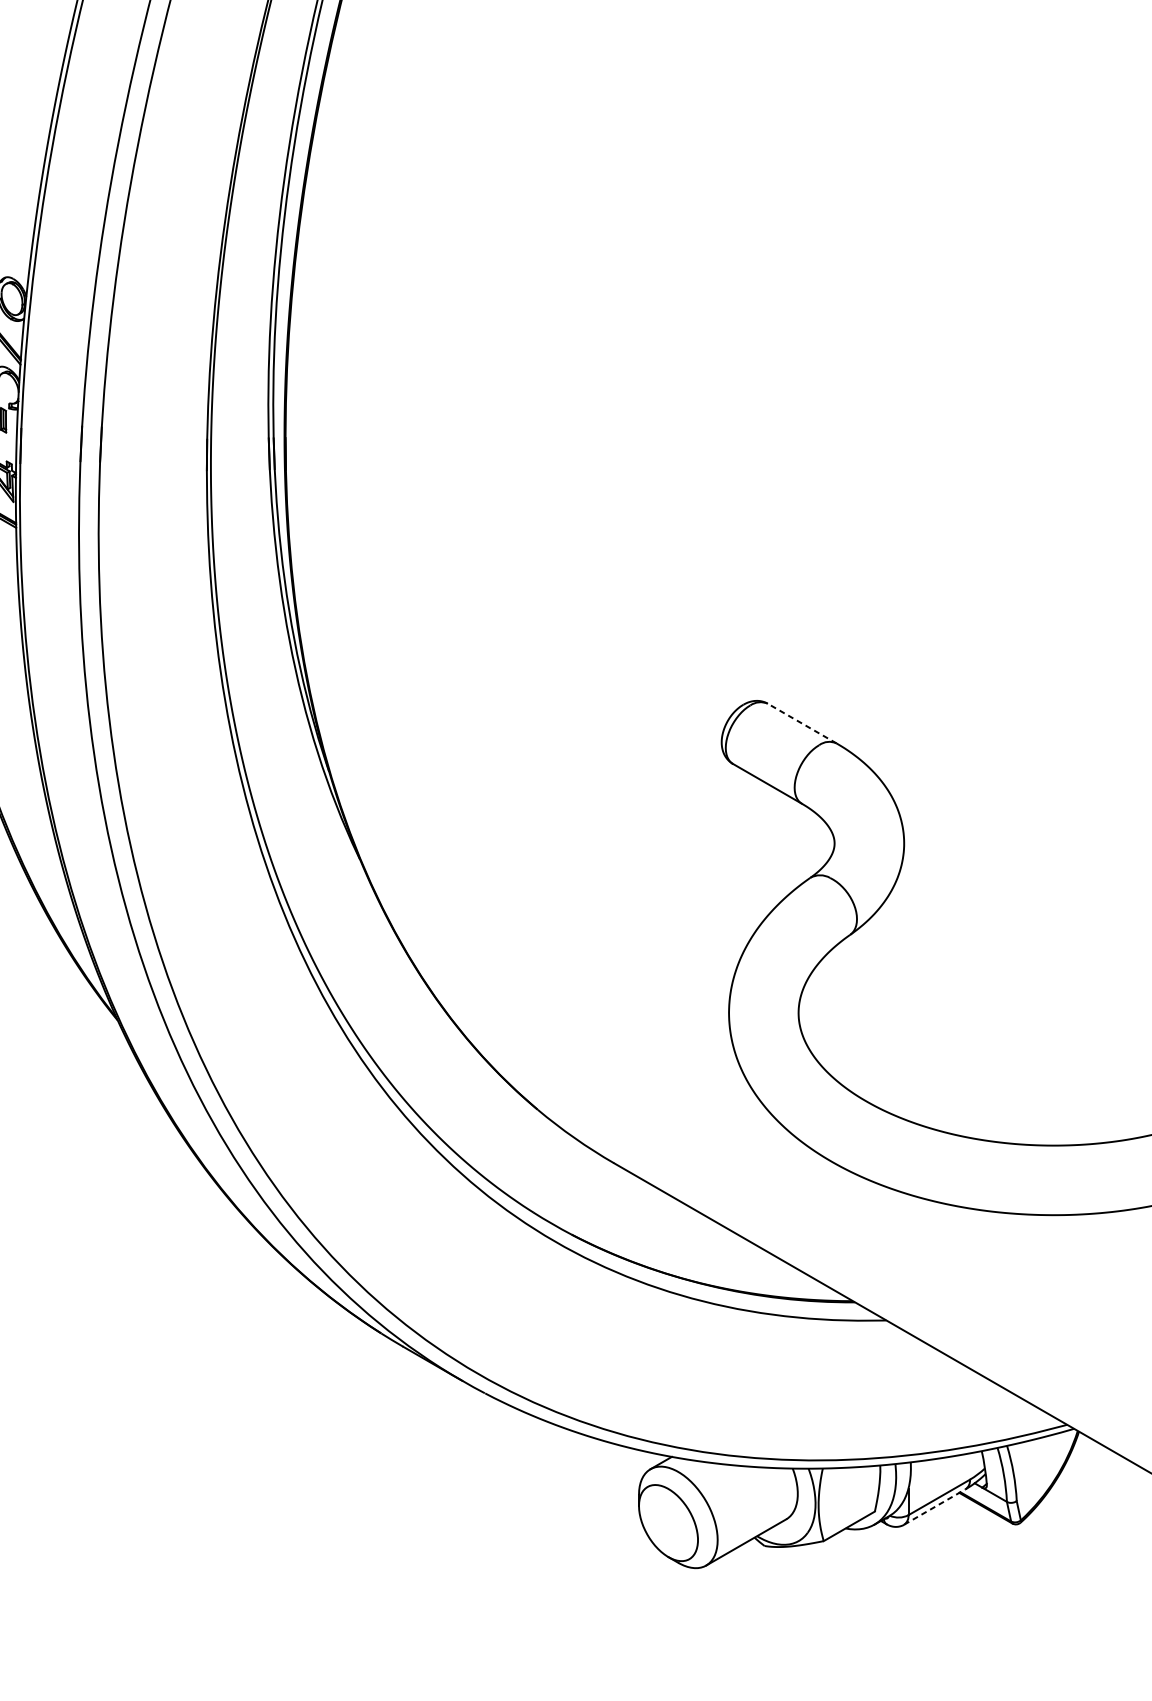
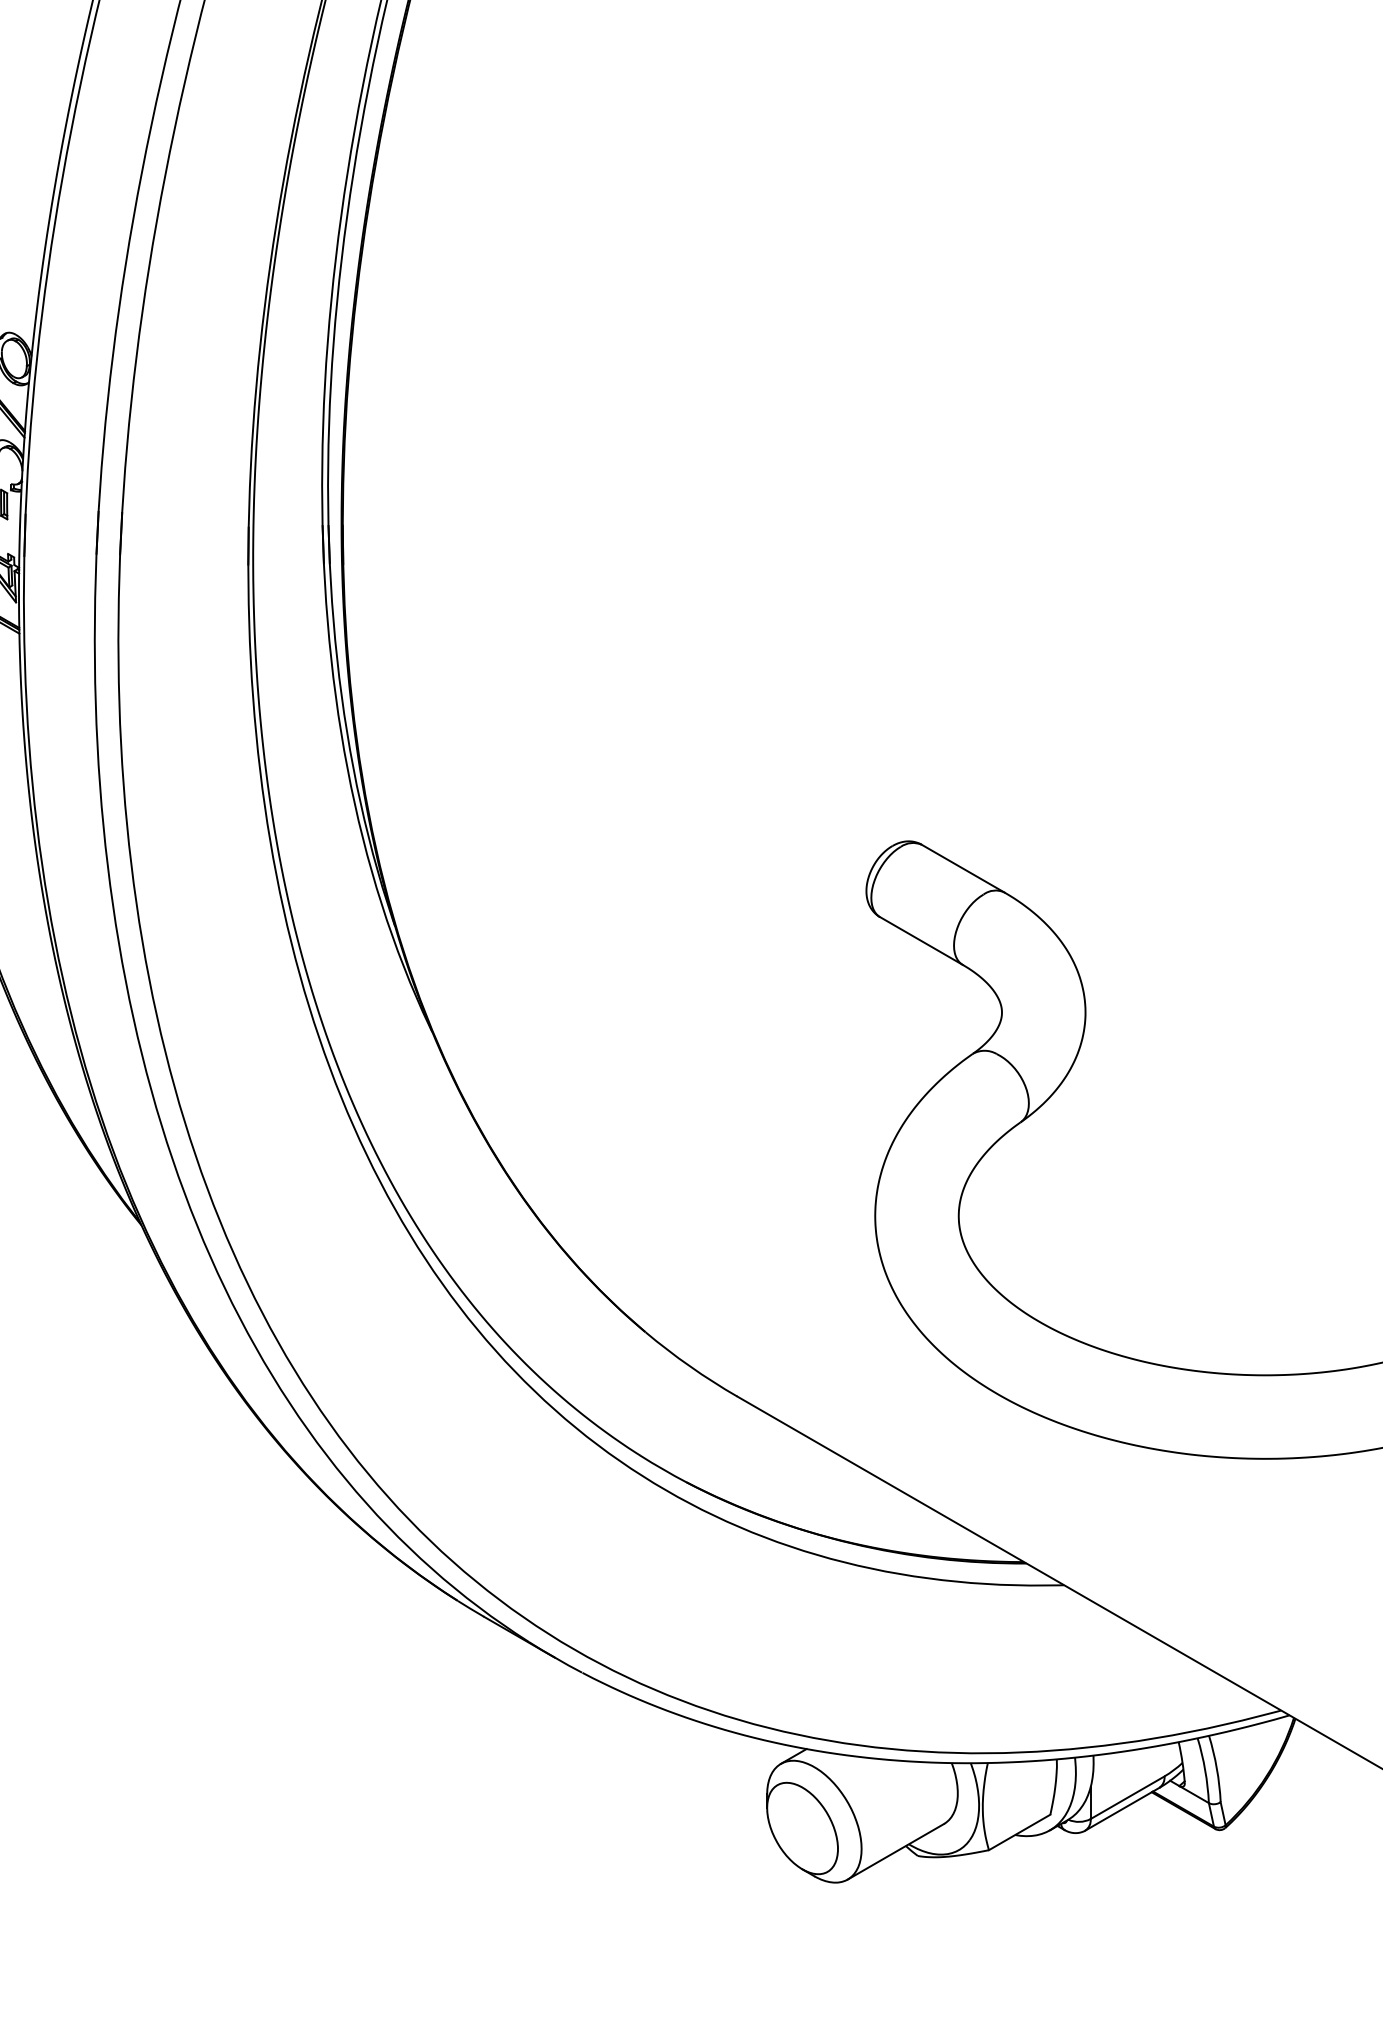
line: (802, 723) -> (963, 868), dashed -> solid
line: (934, 1507) -> (1122, 1809), dashed -> solid

